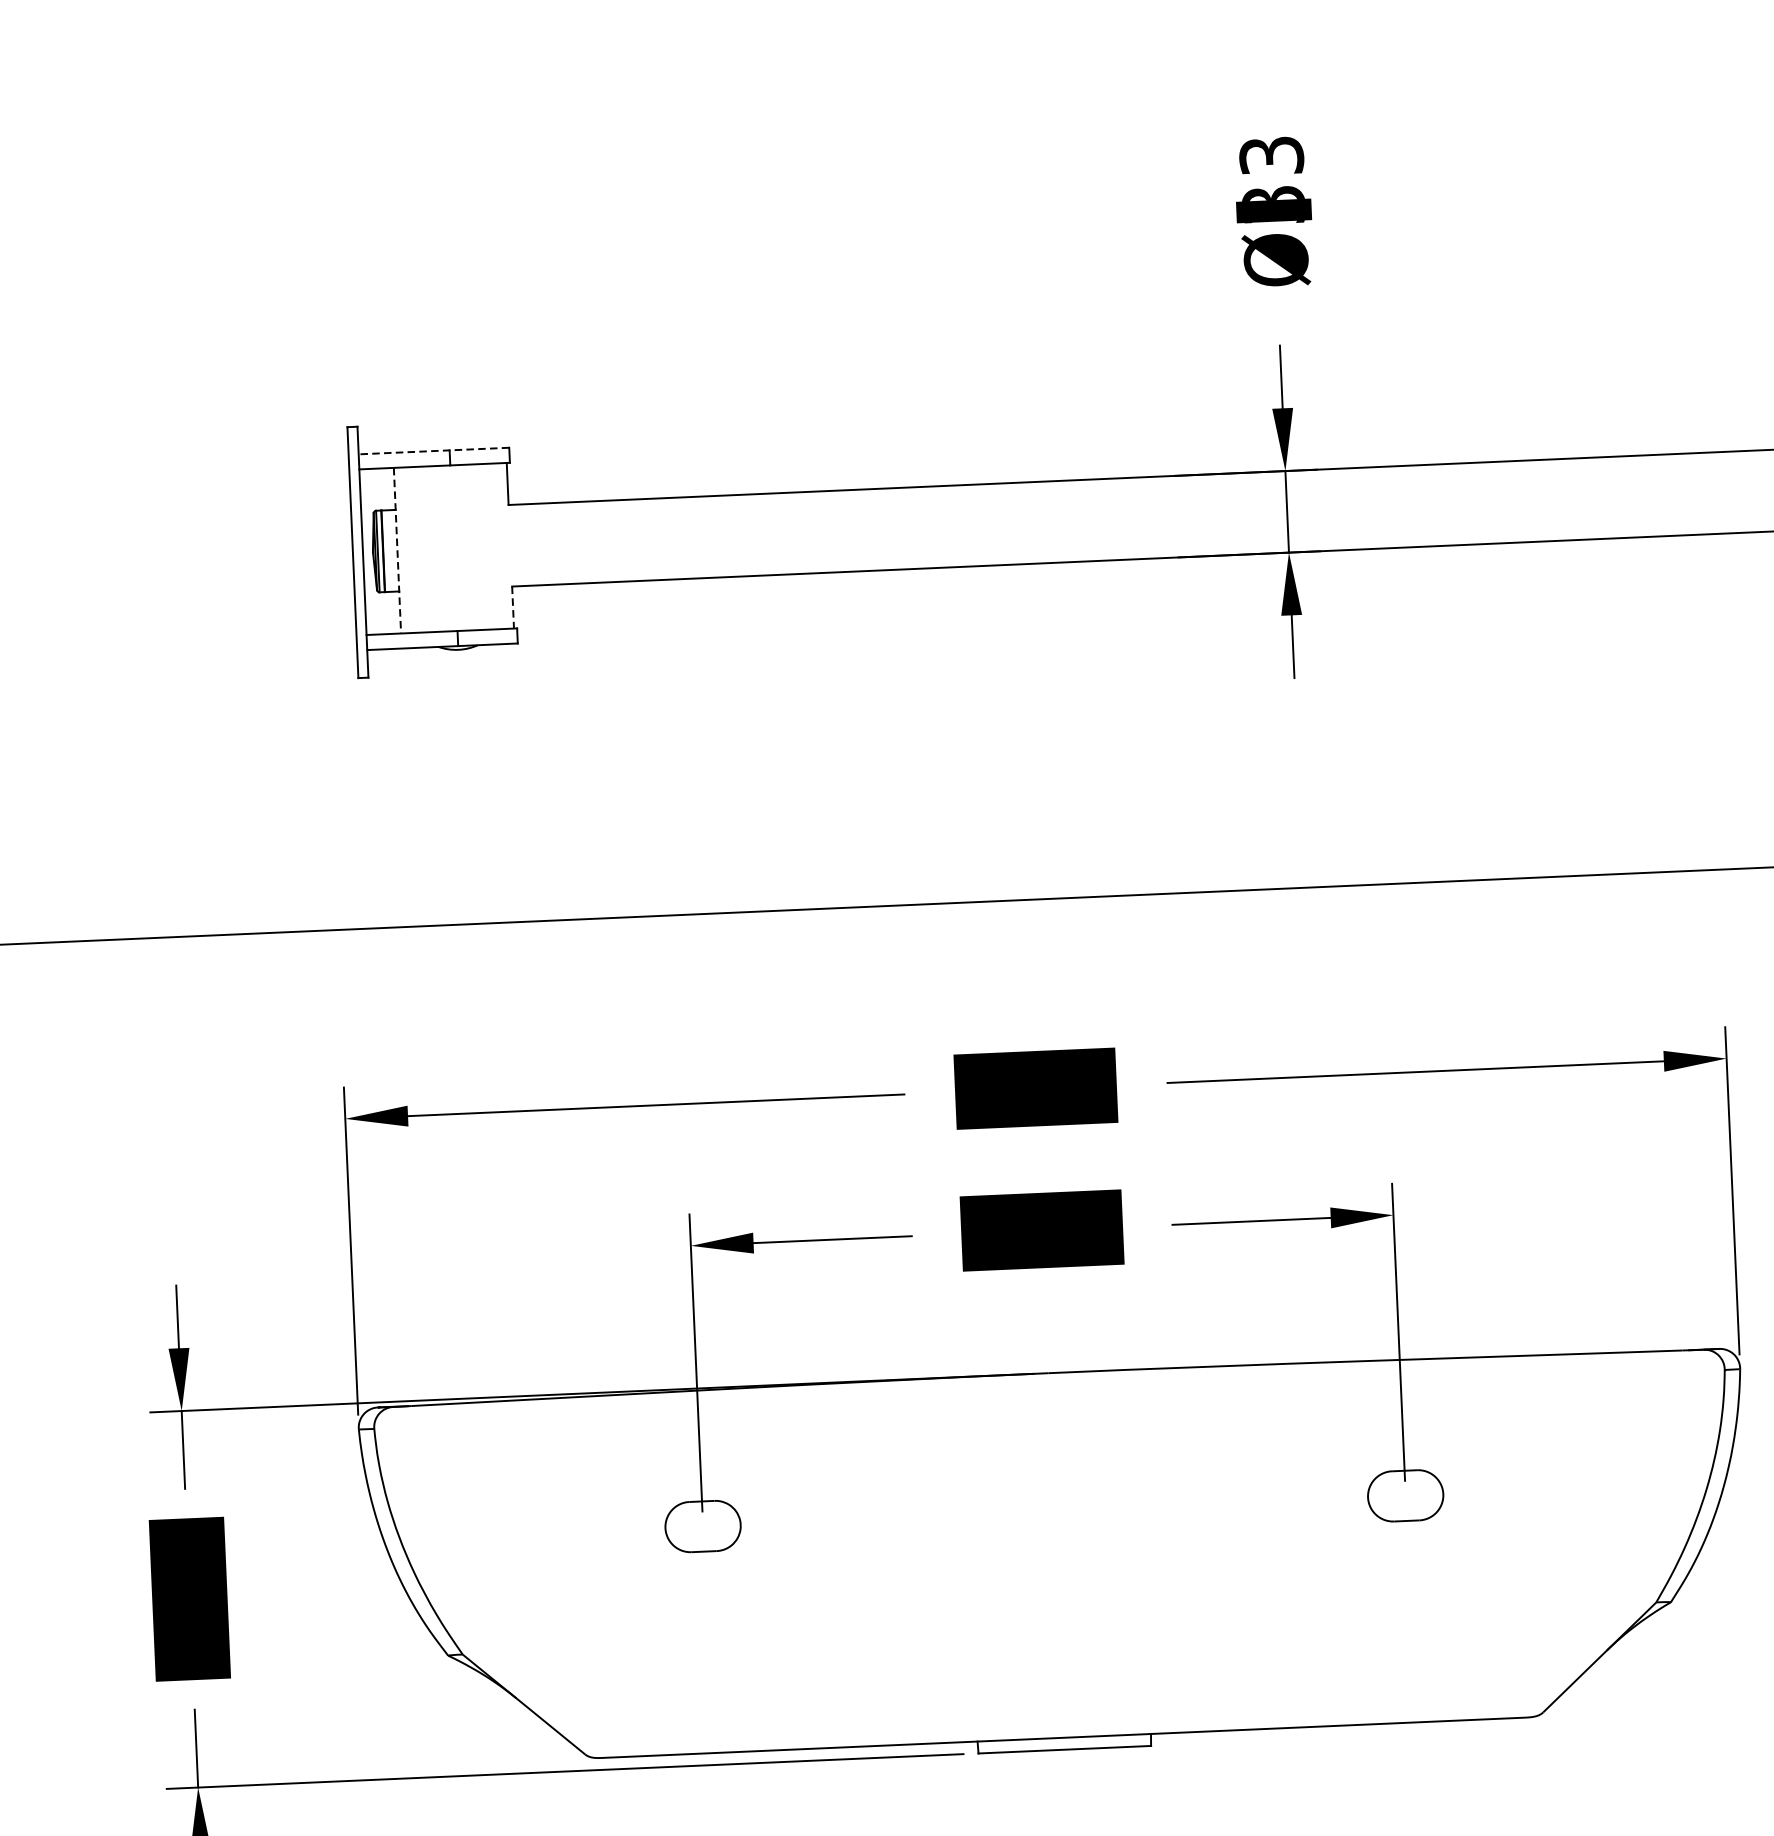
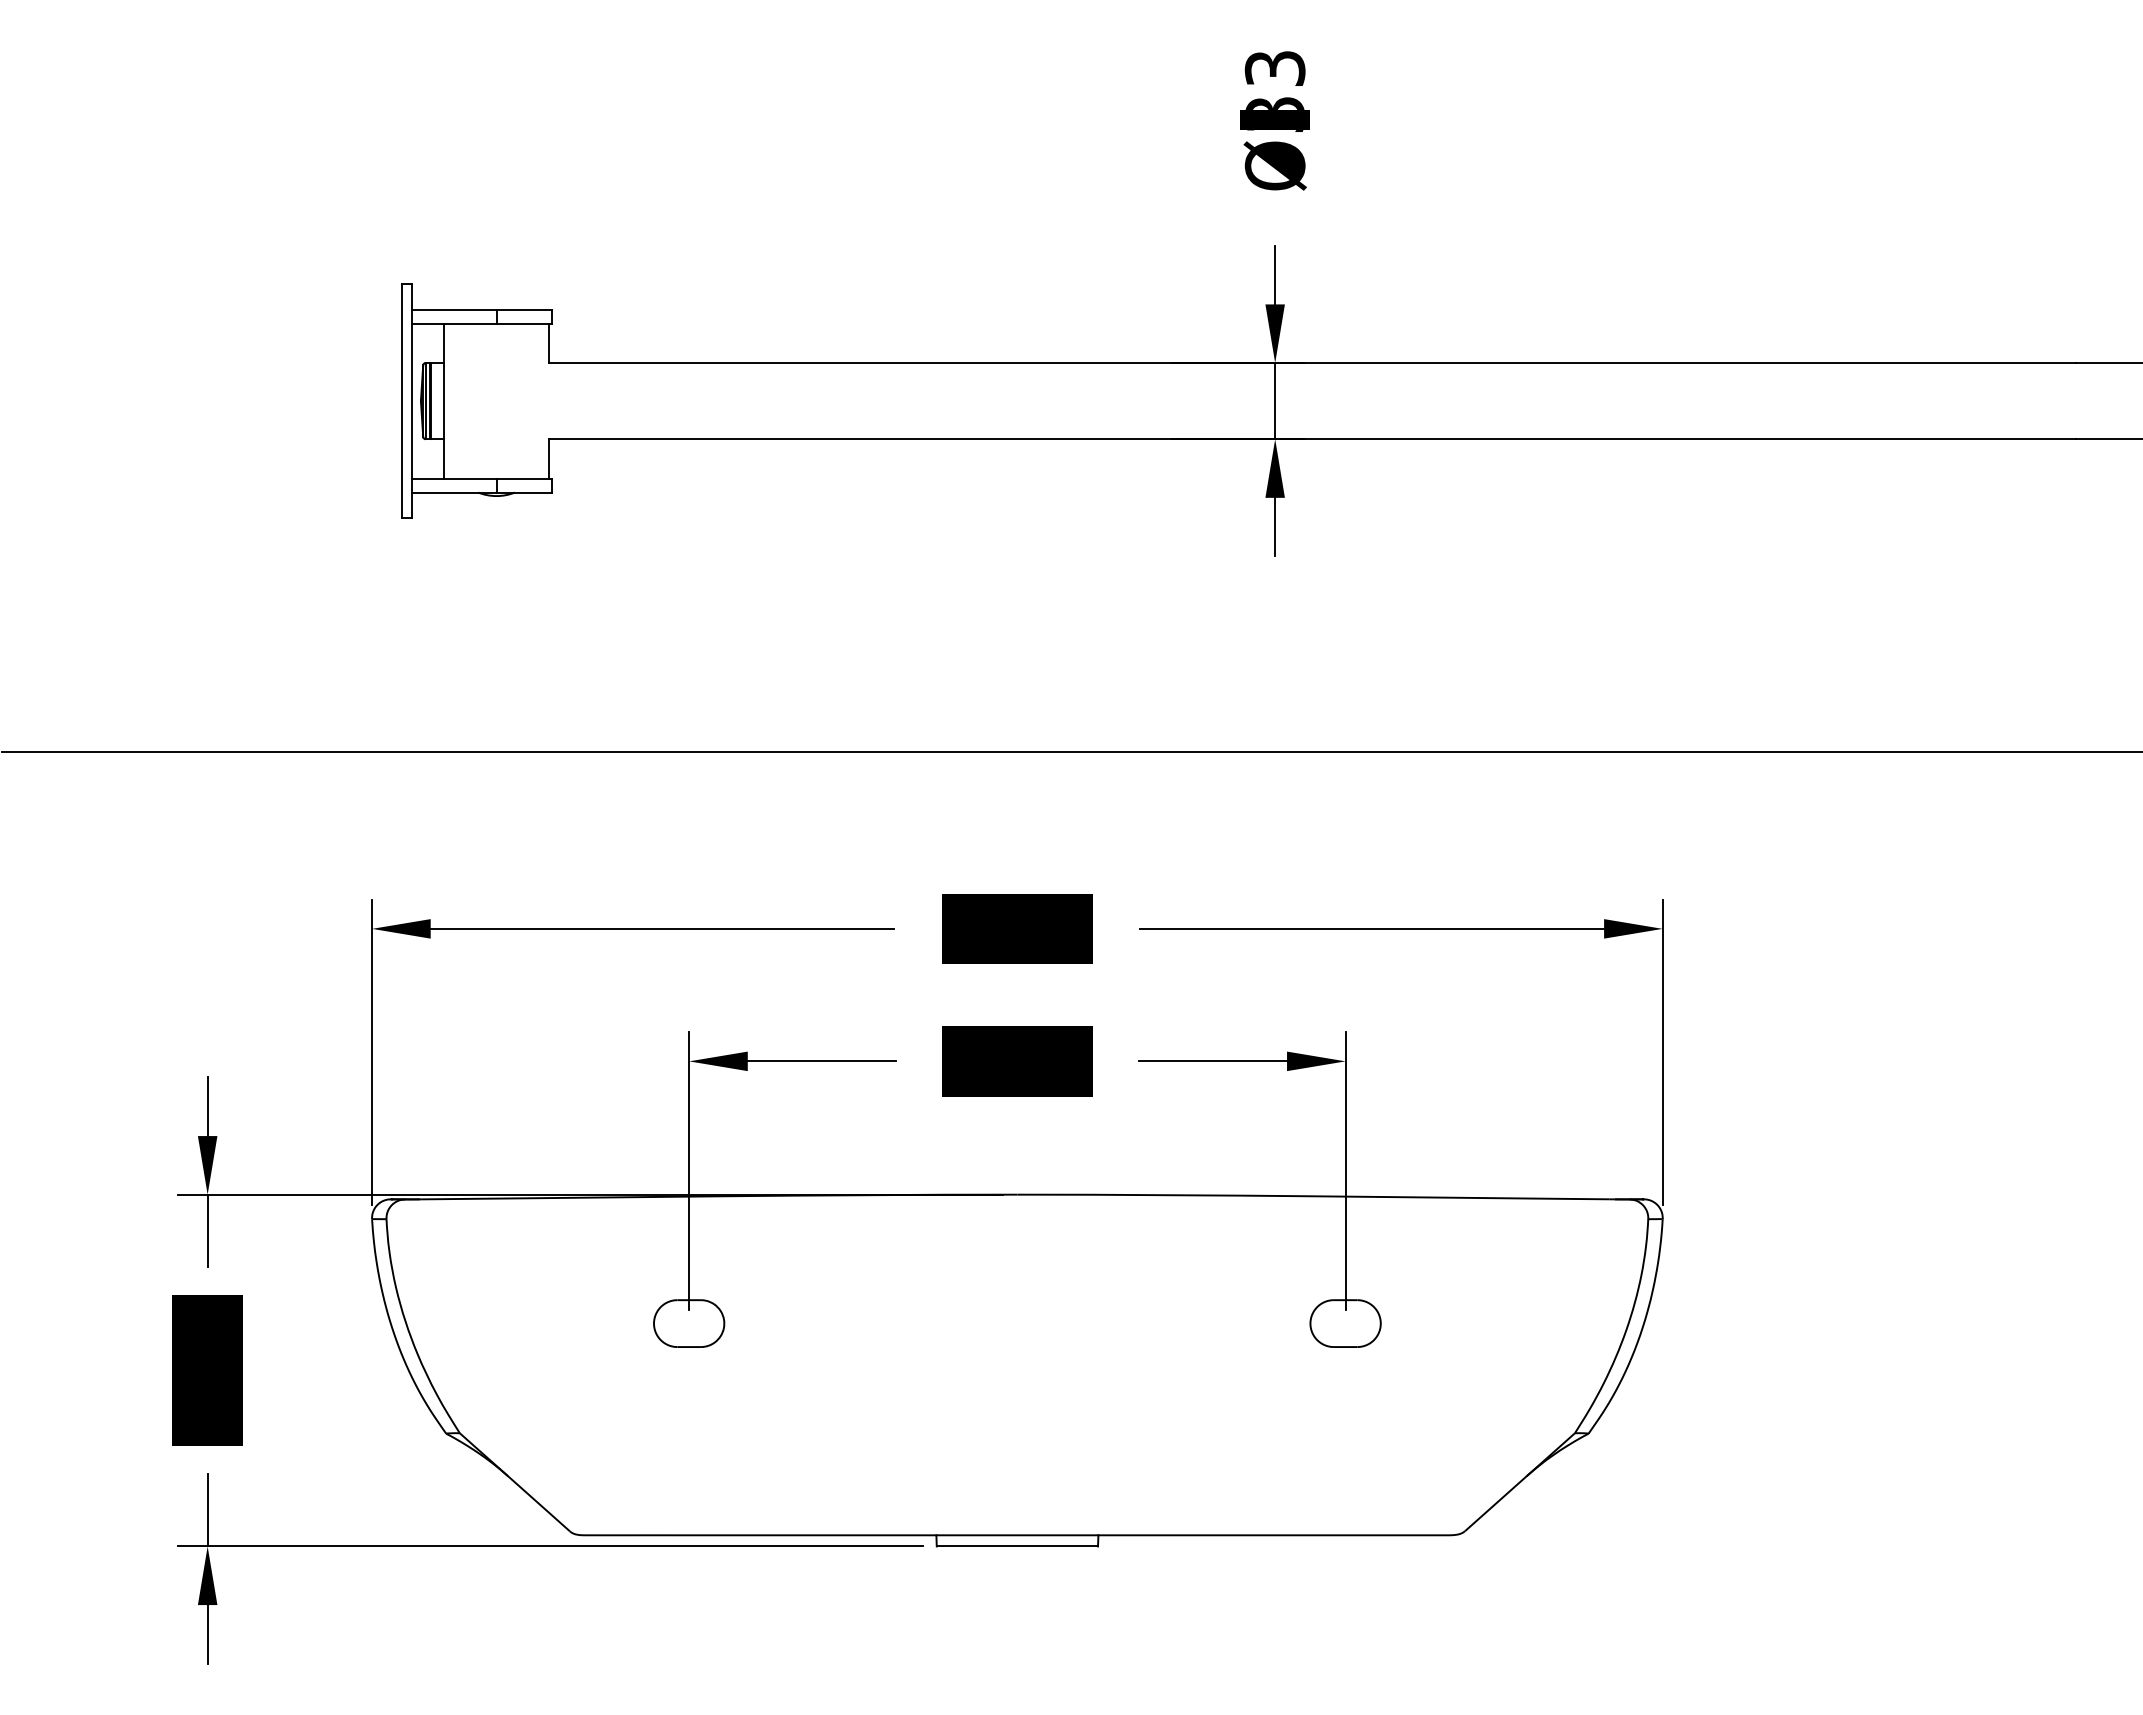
line: (433, 450) -> (481, 309), dashed -> solid
line: (397, 551) -> (443, 401), dashed -> solid
line: (513, 607) -> (549, 458), dashed -> solid

